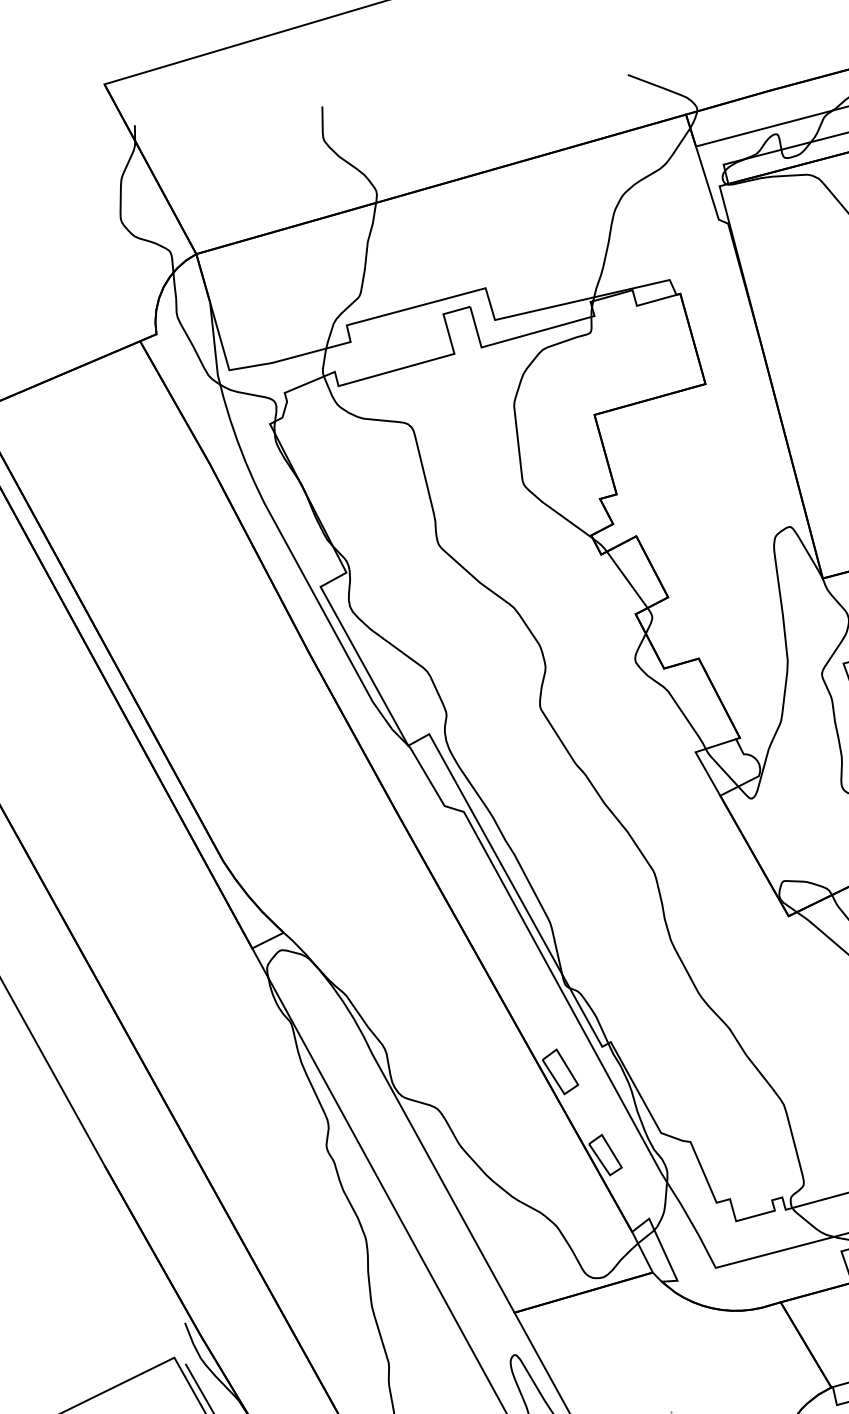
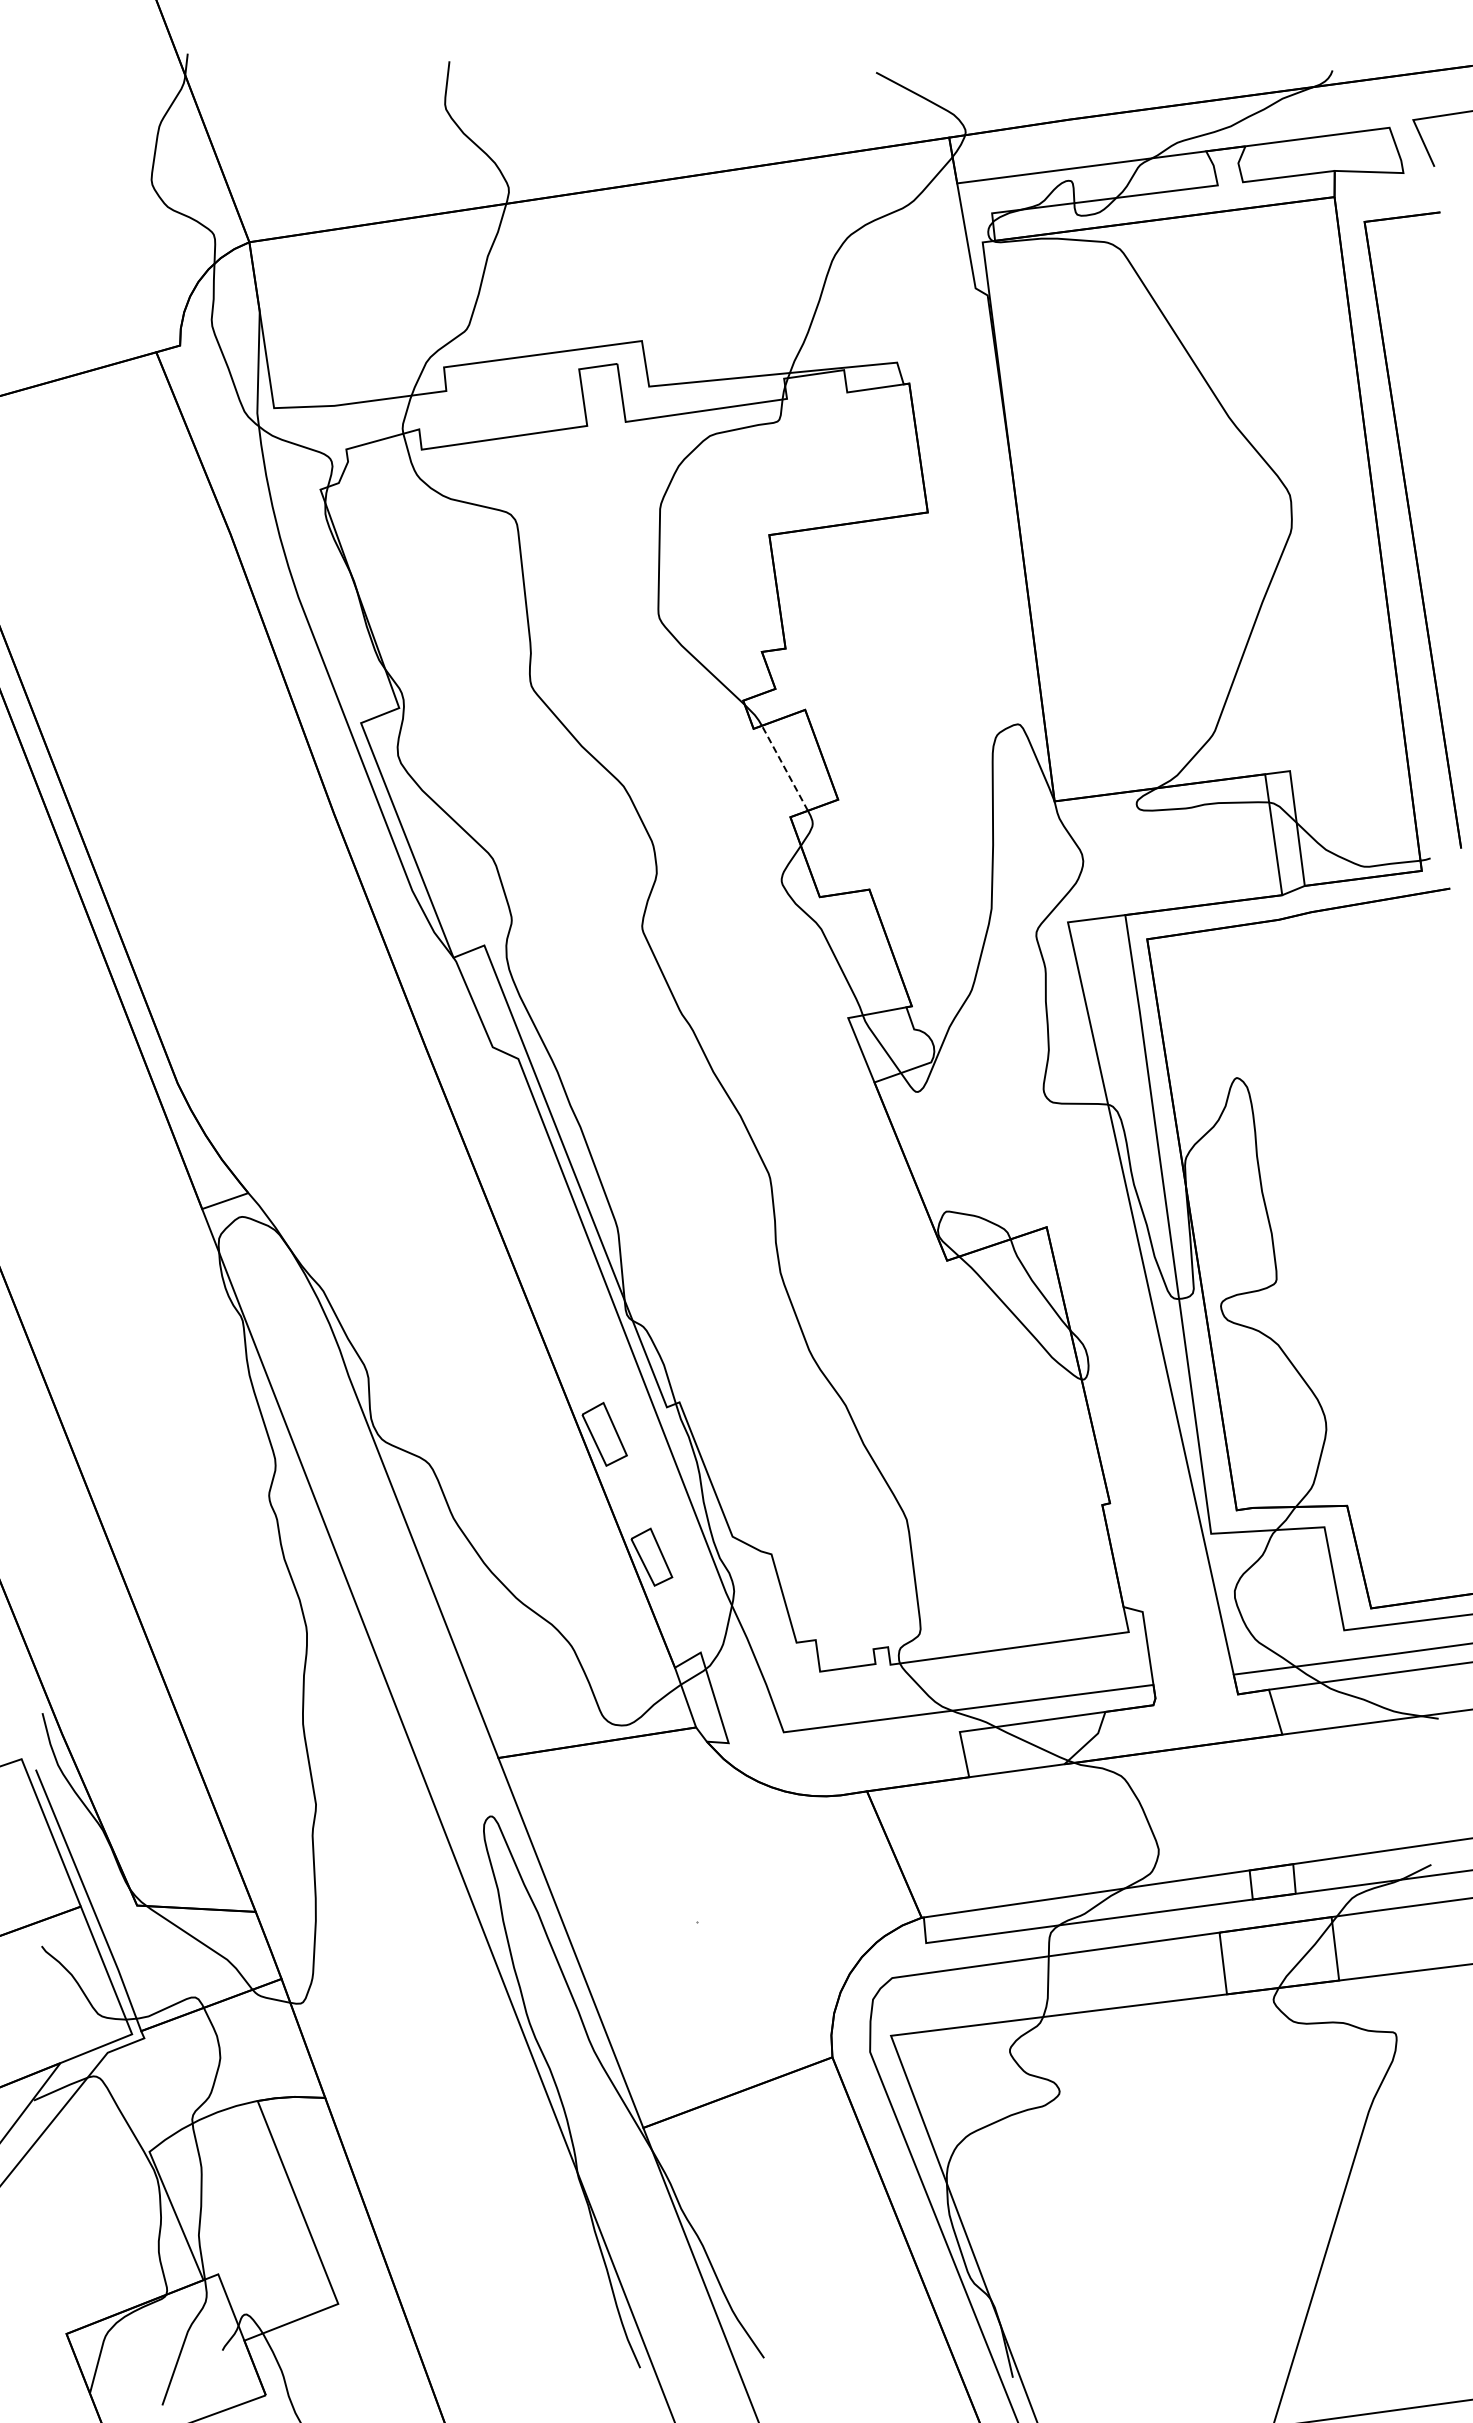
line: (626, 579) -> (784, 767), solid -> dashed

